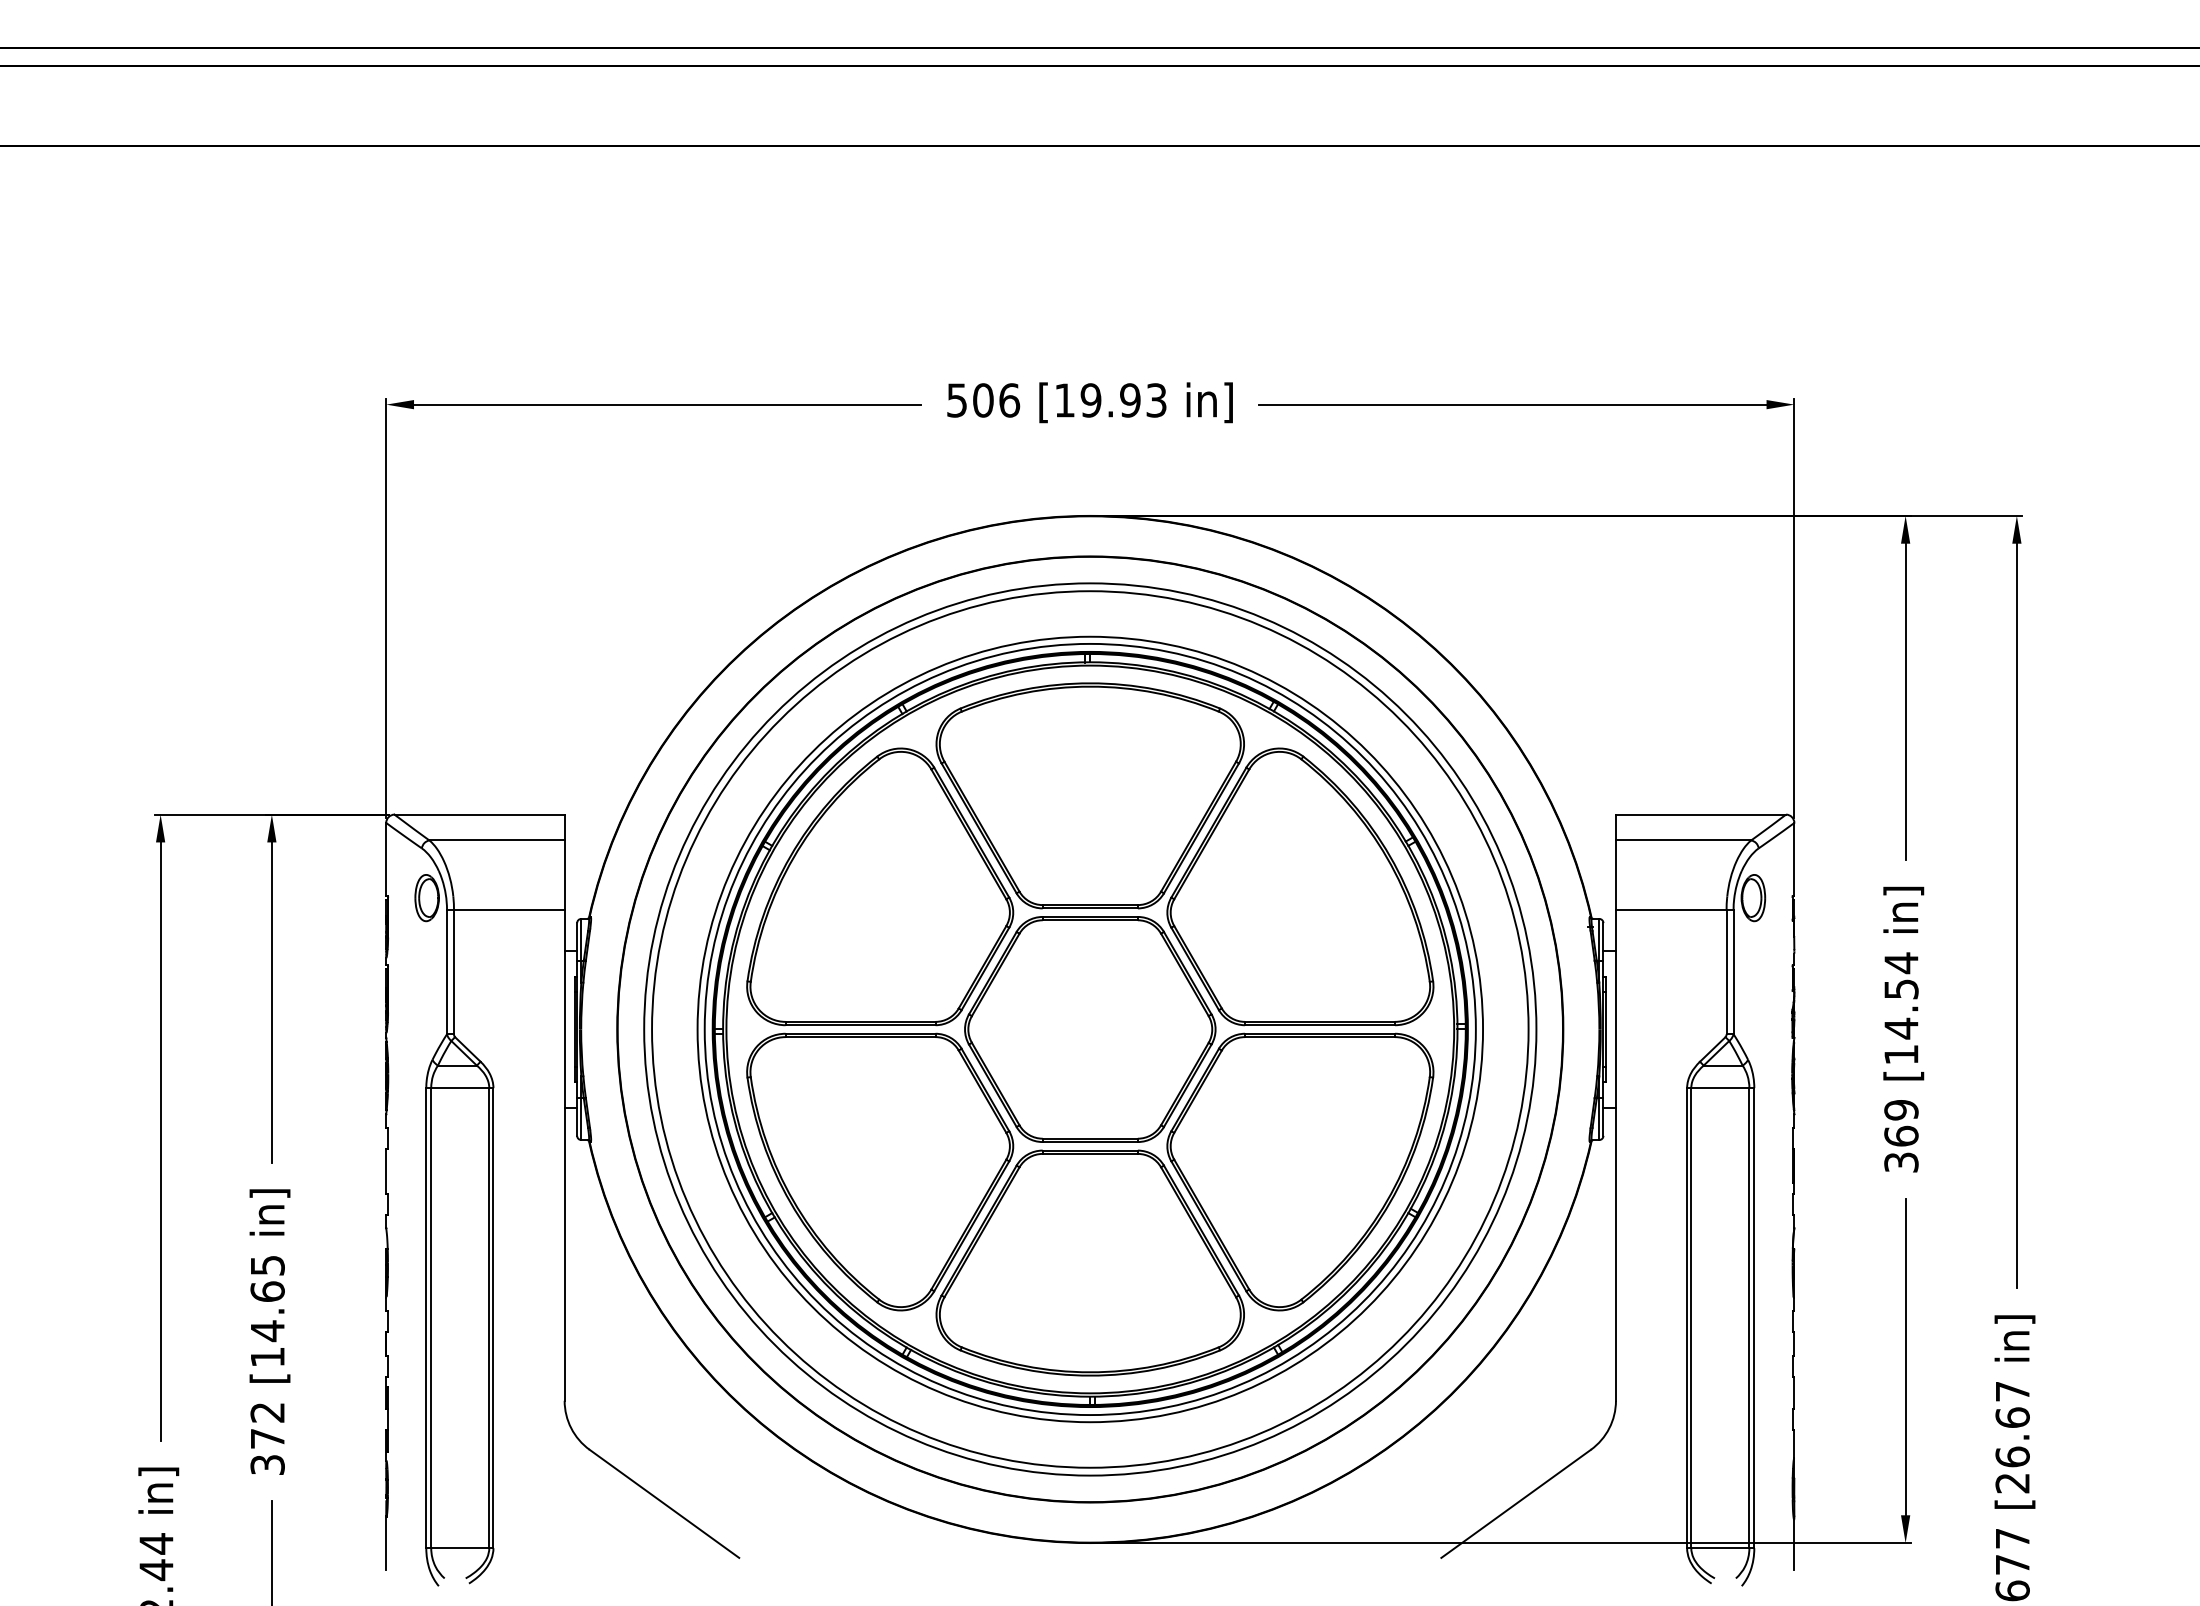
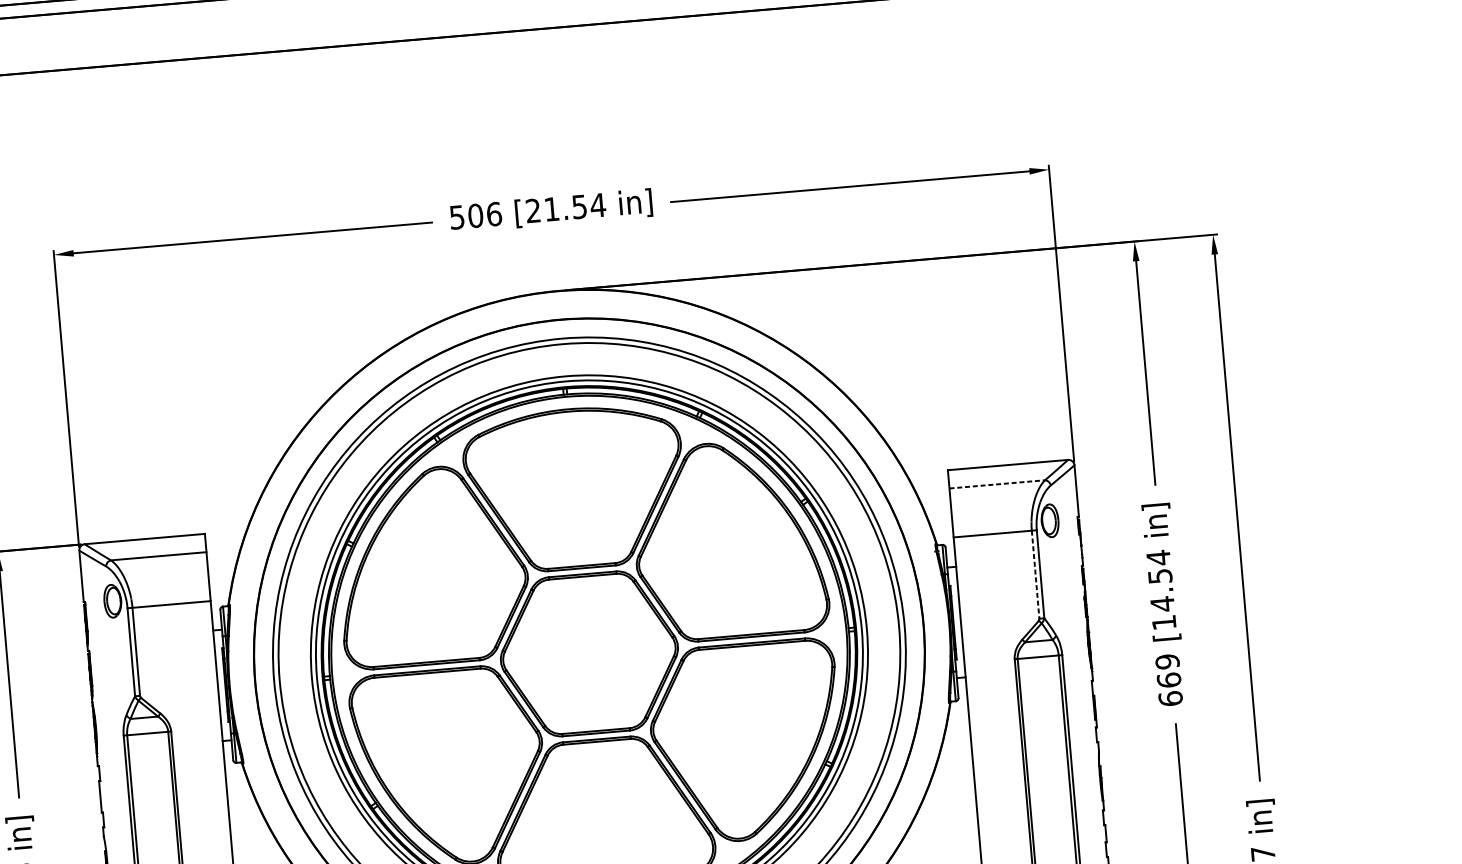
text: (1111, 400) -> (566, 208), [19.93 -> [21.54
line: (1683, 840) -> (997, 484), solid -> dashed
line: (1726, 972) -> (1035, 575), solid -> dashed
text: (1901, 1162) -> (1170, 698), 369 -> 669

